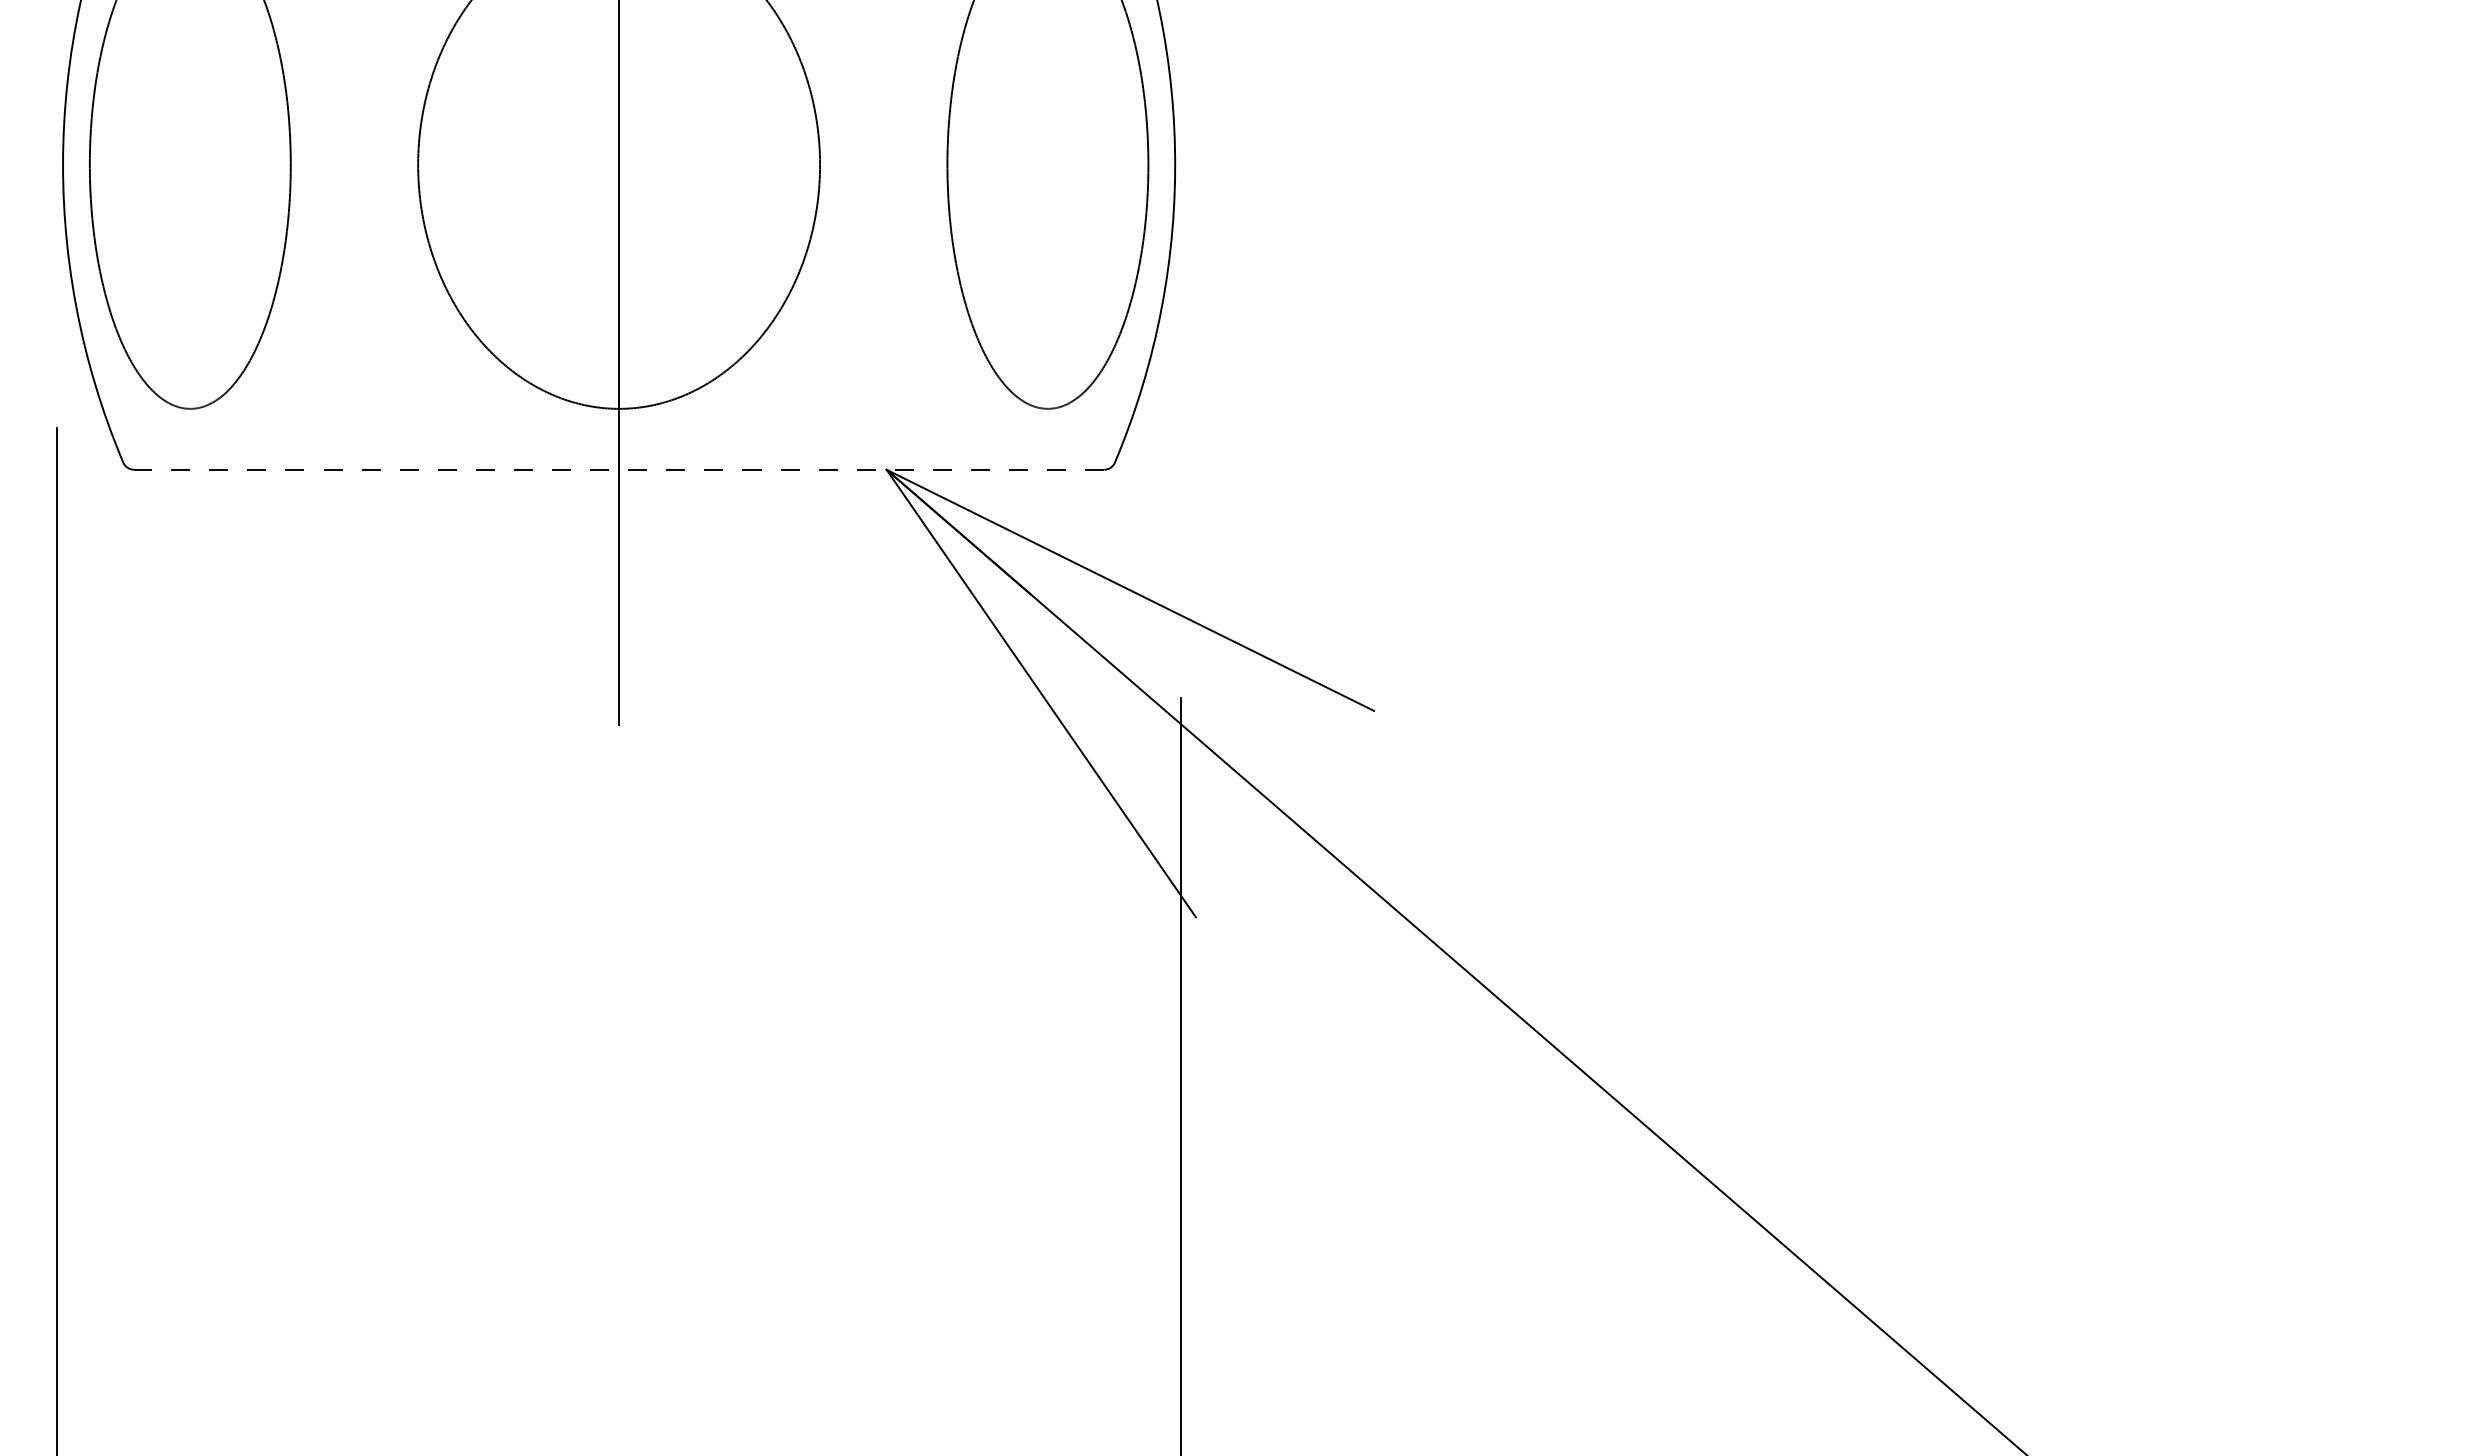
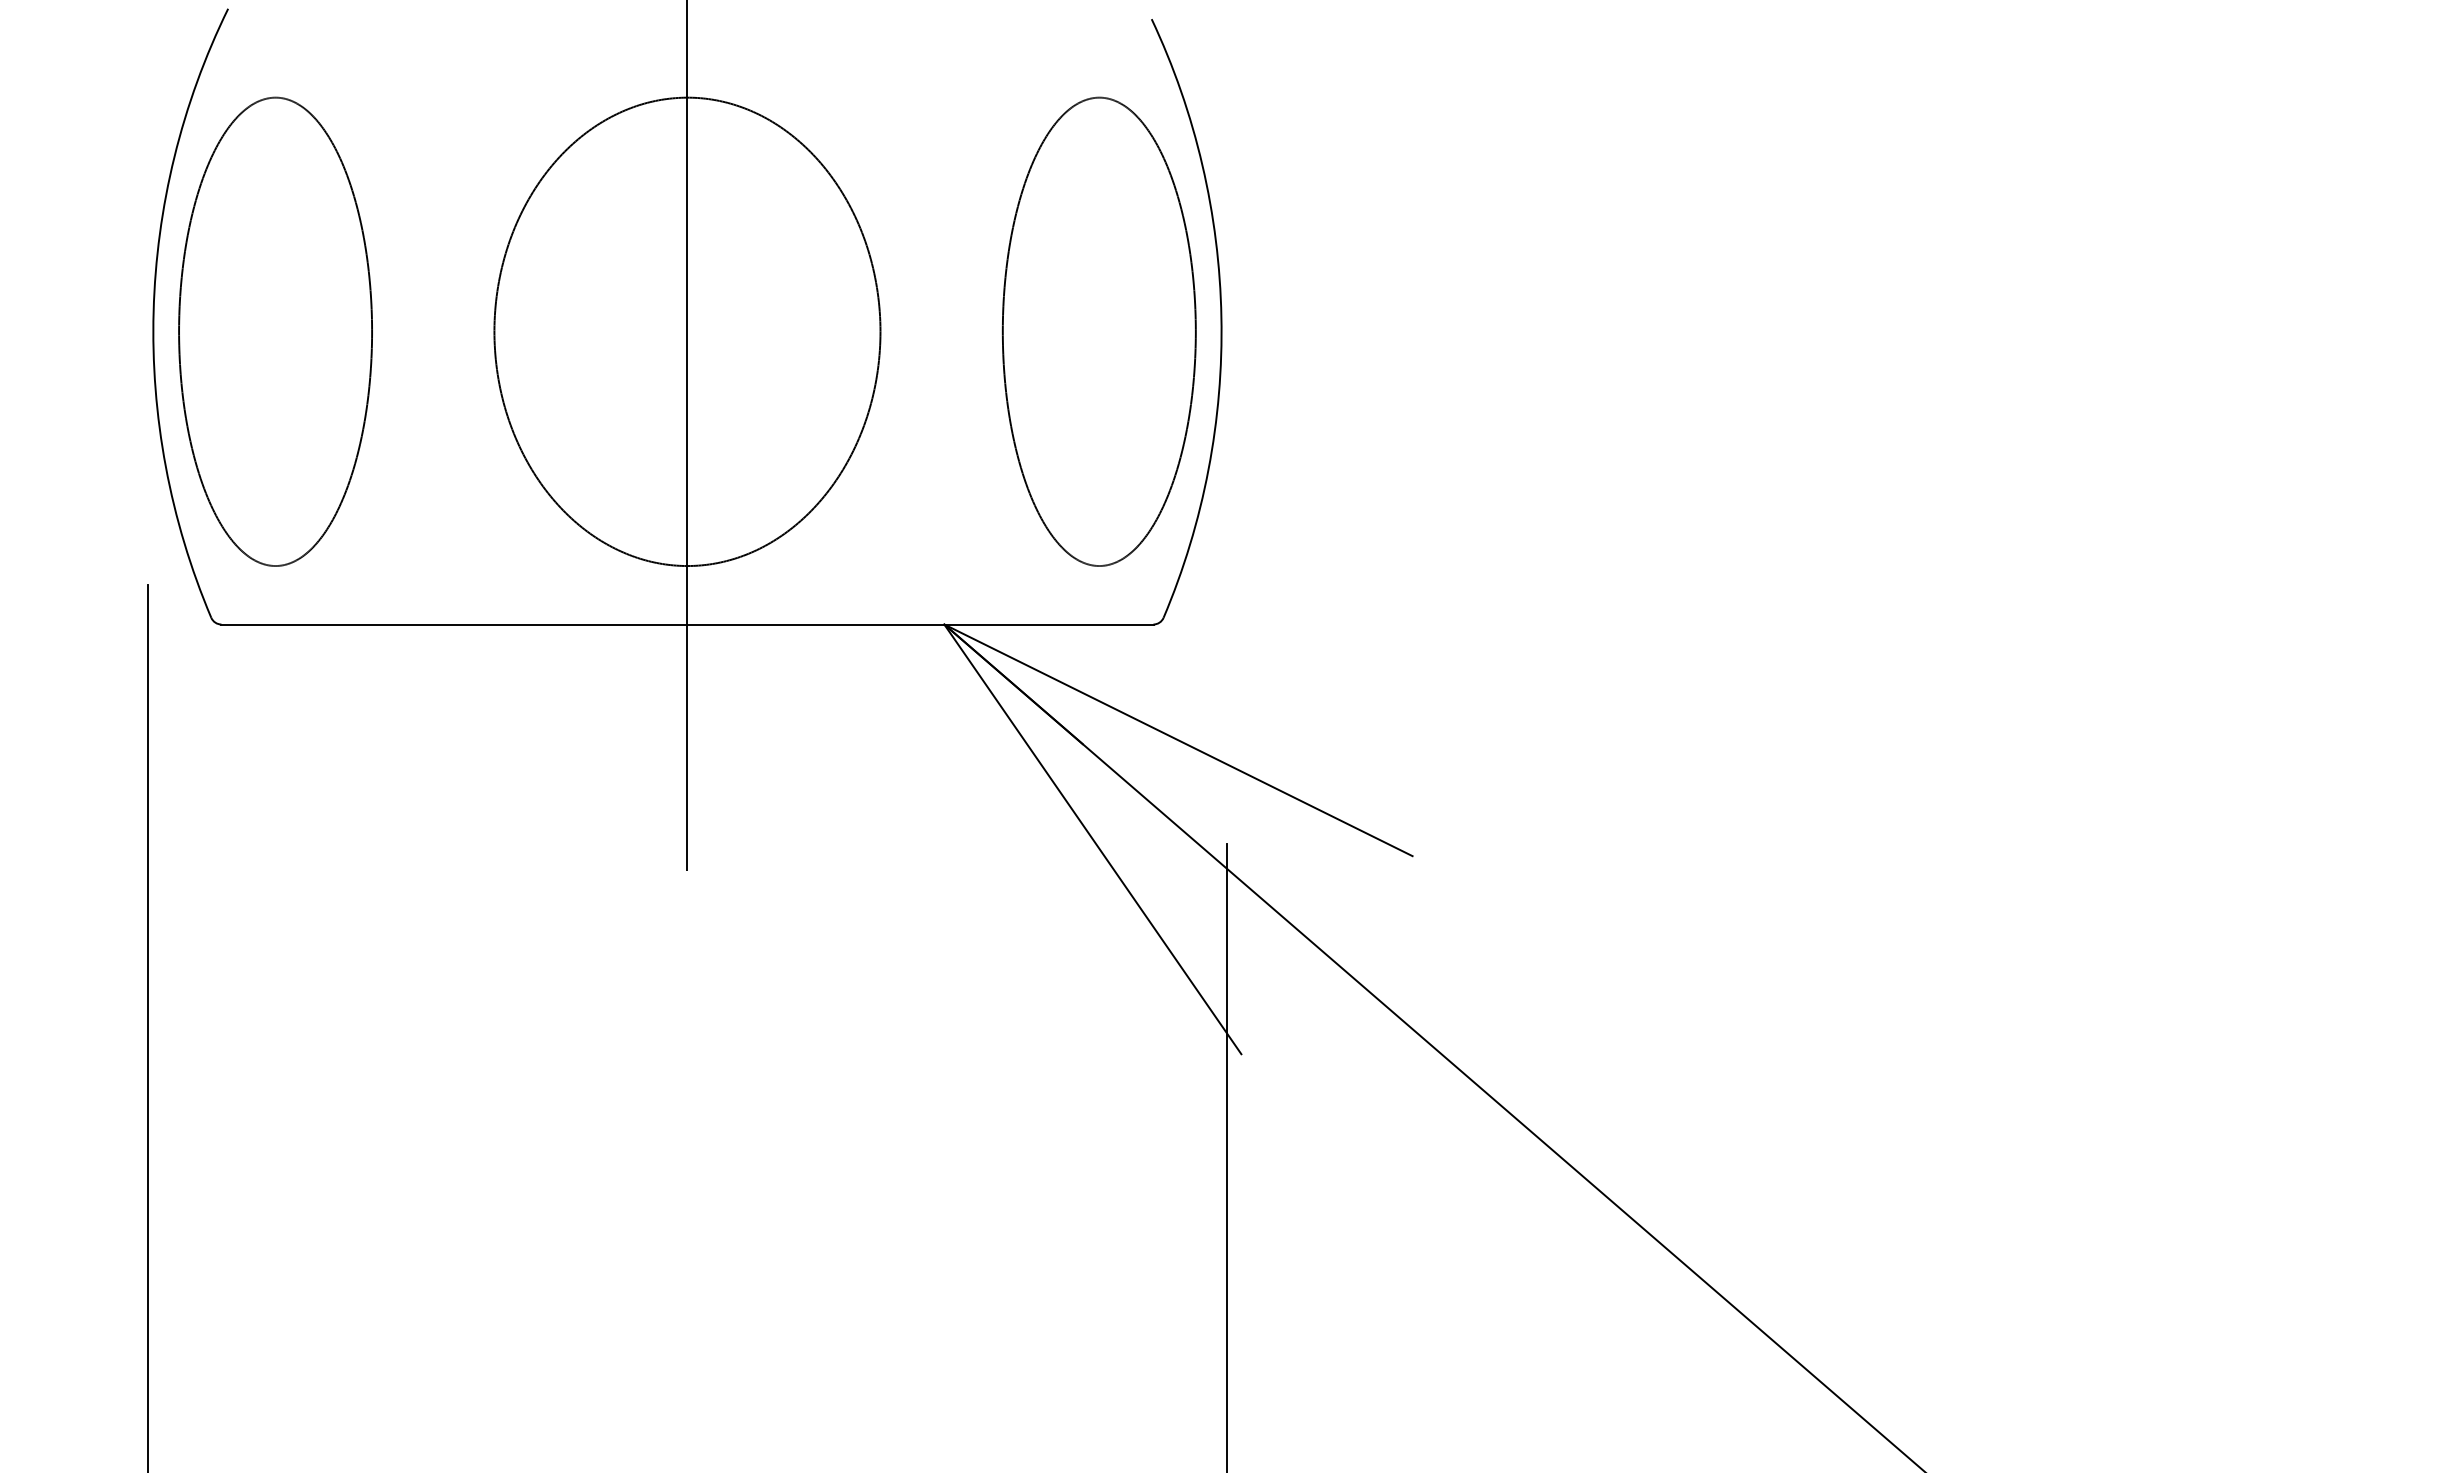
line: (618, 469) -> (686, 624), dashed -> solid

